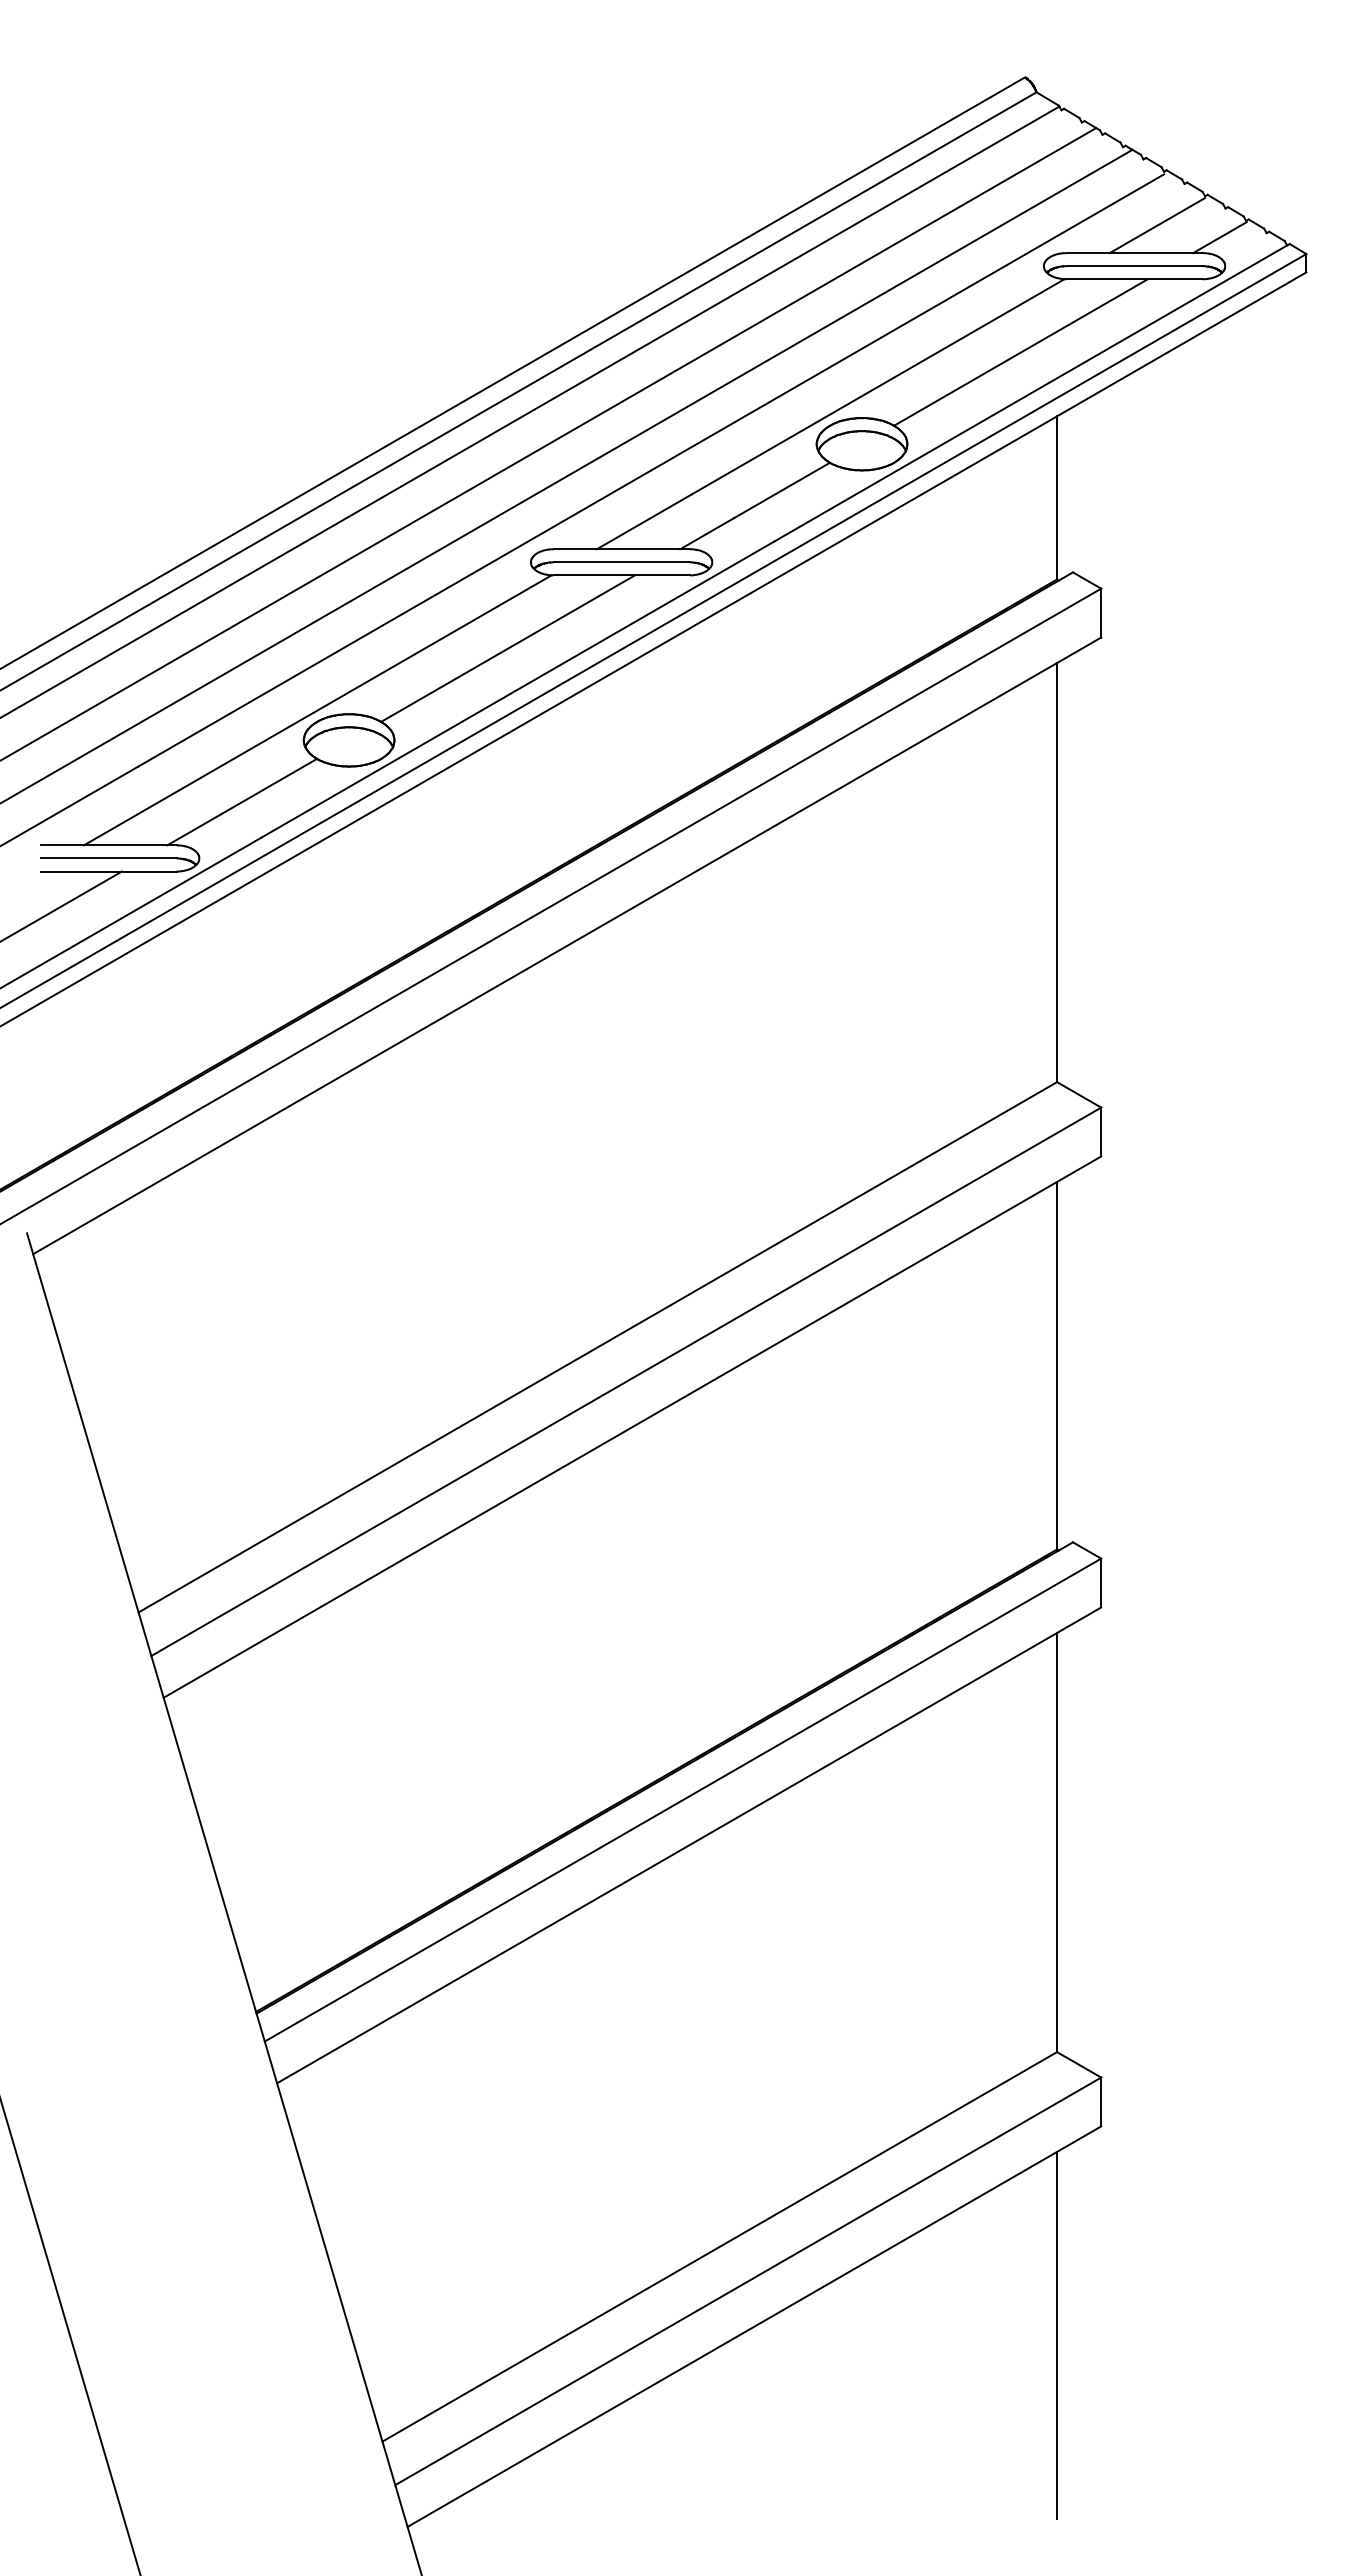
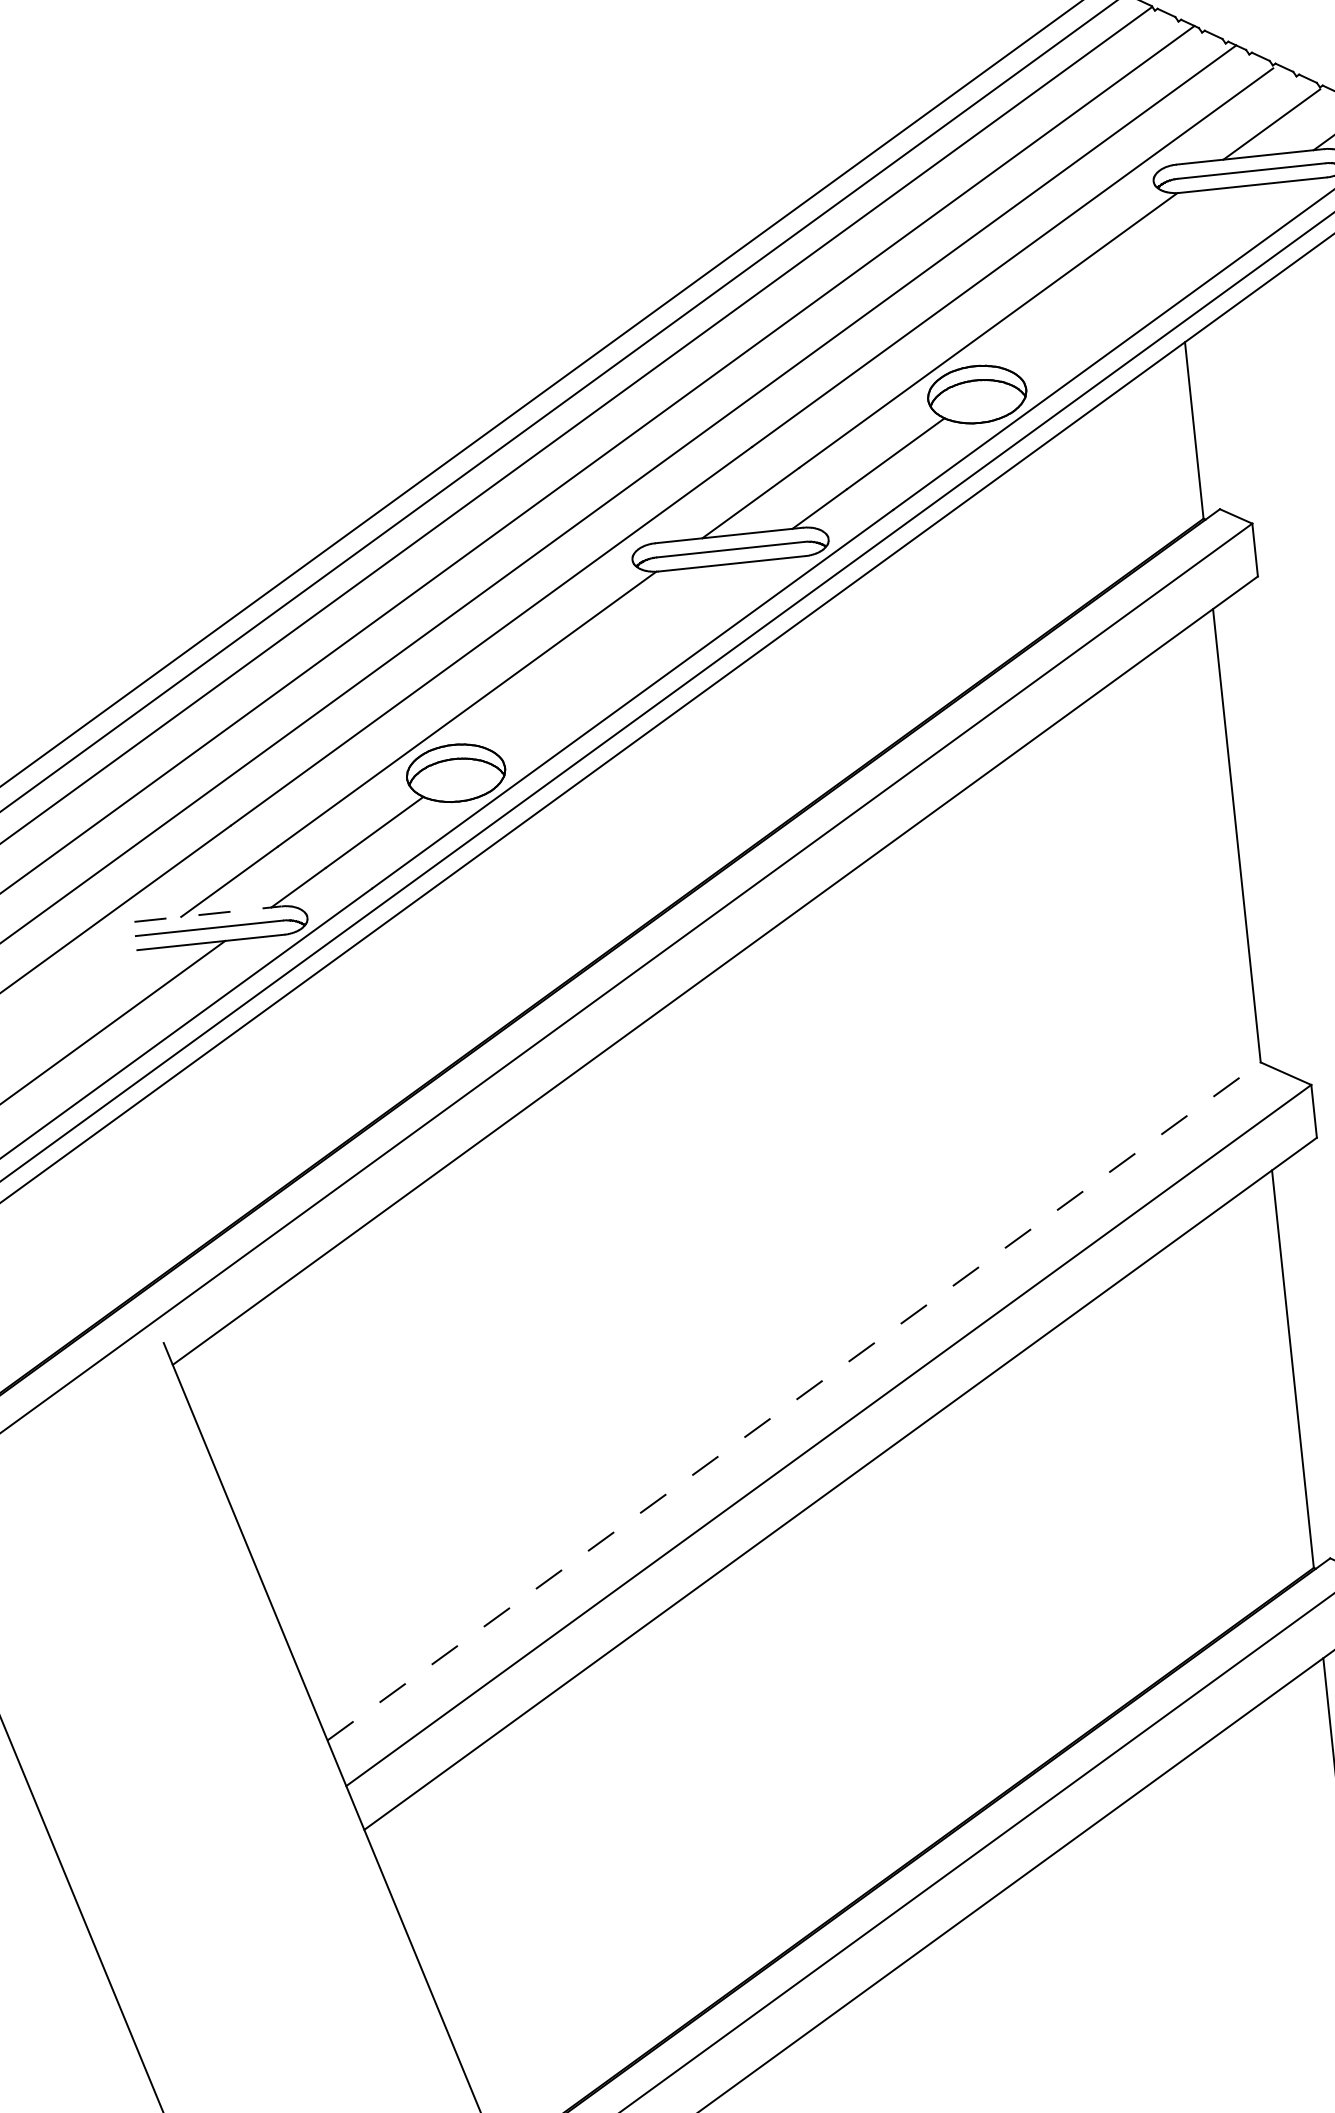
line: (1020, 352) -> (1138, 277), removed
line: (507, 648) -> (616, 655), removed
line: (108, 845) -> (207, 914), solid -> dashed
line: (598, 1347) -> (794, 1401), solid -> dashed

